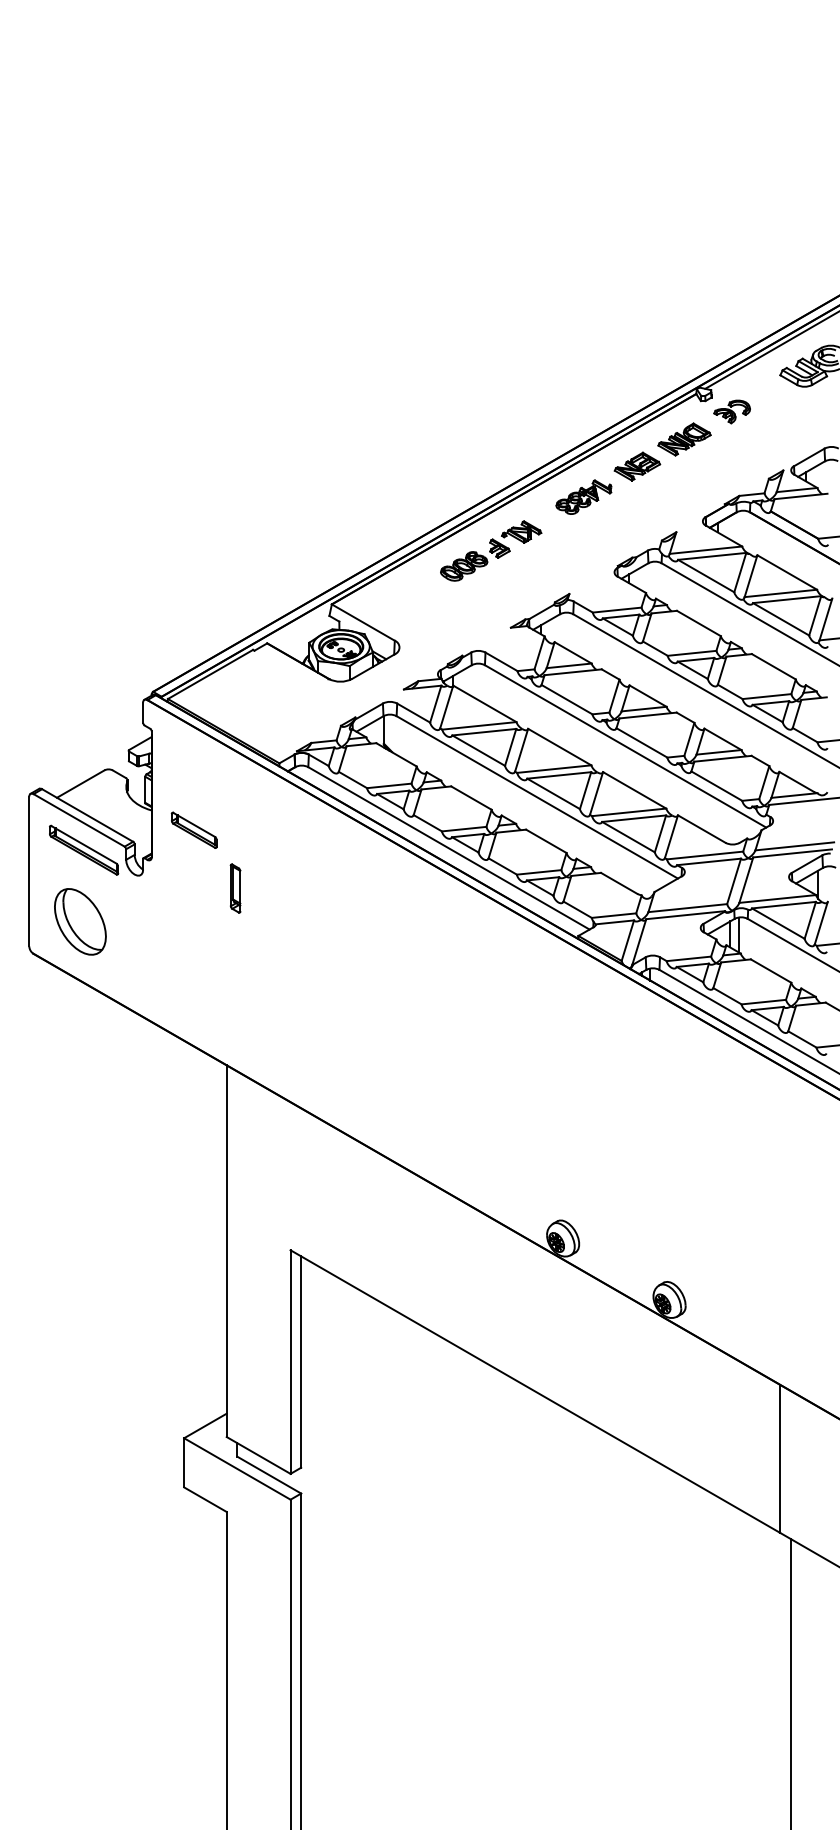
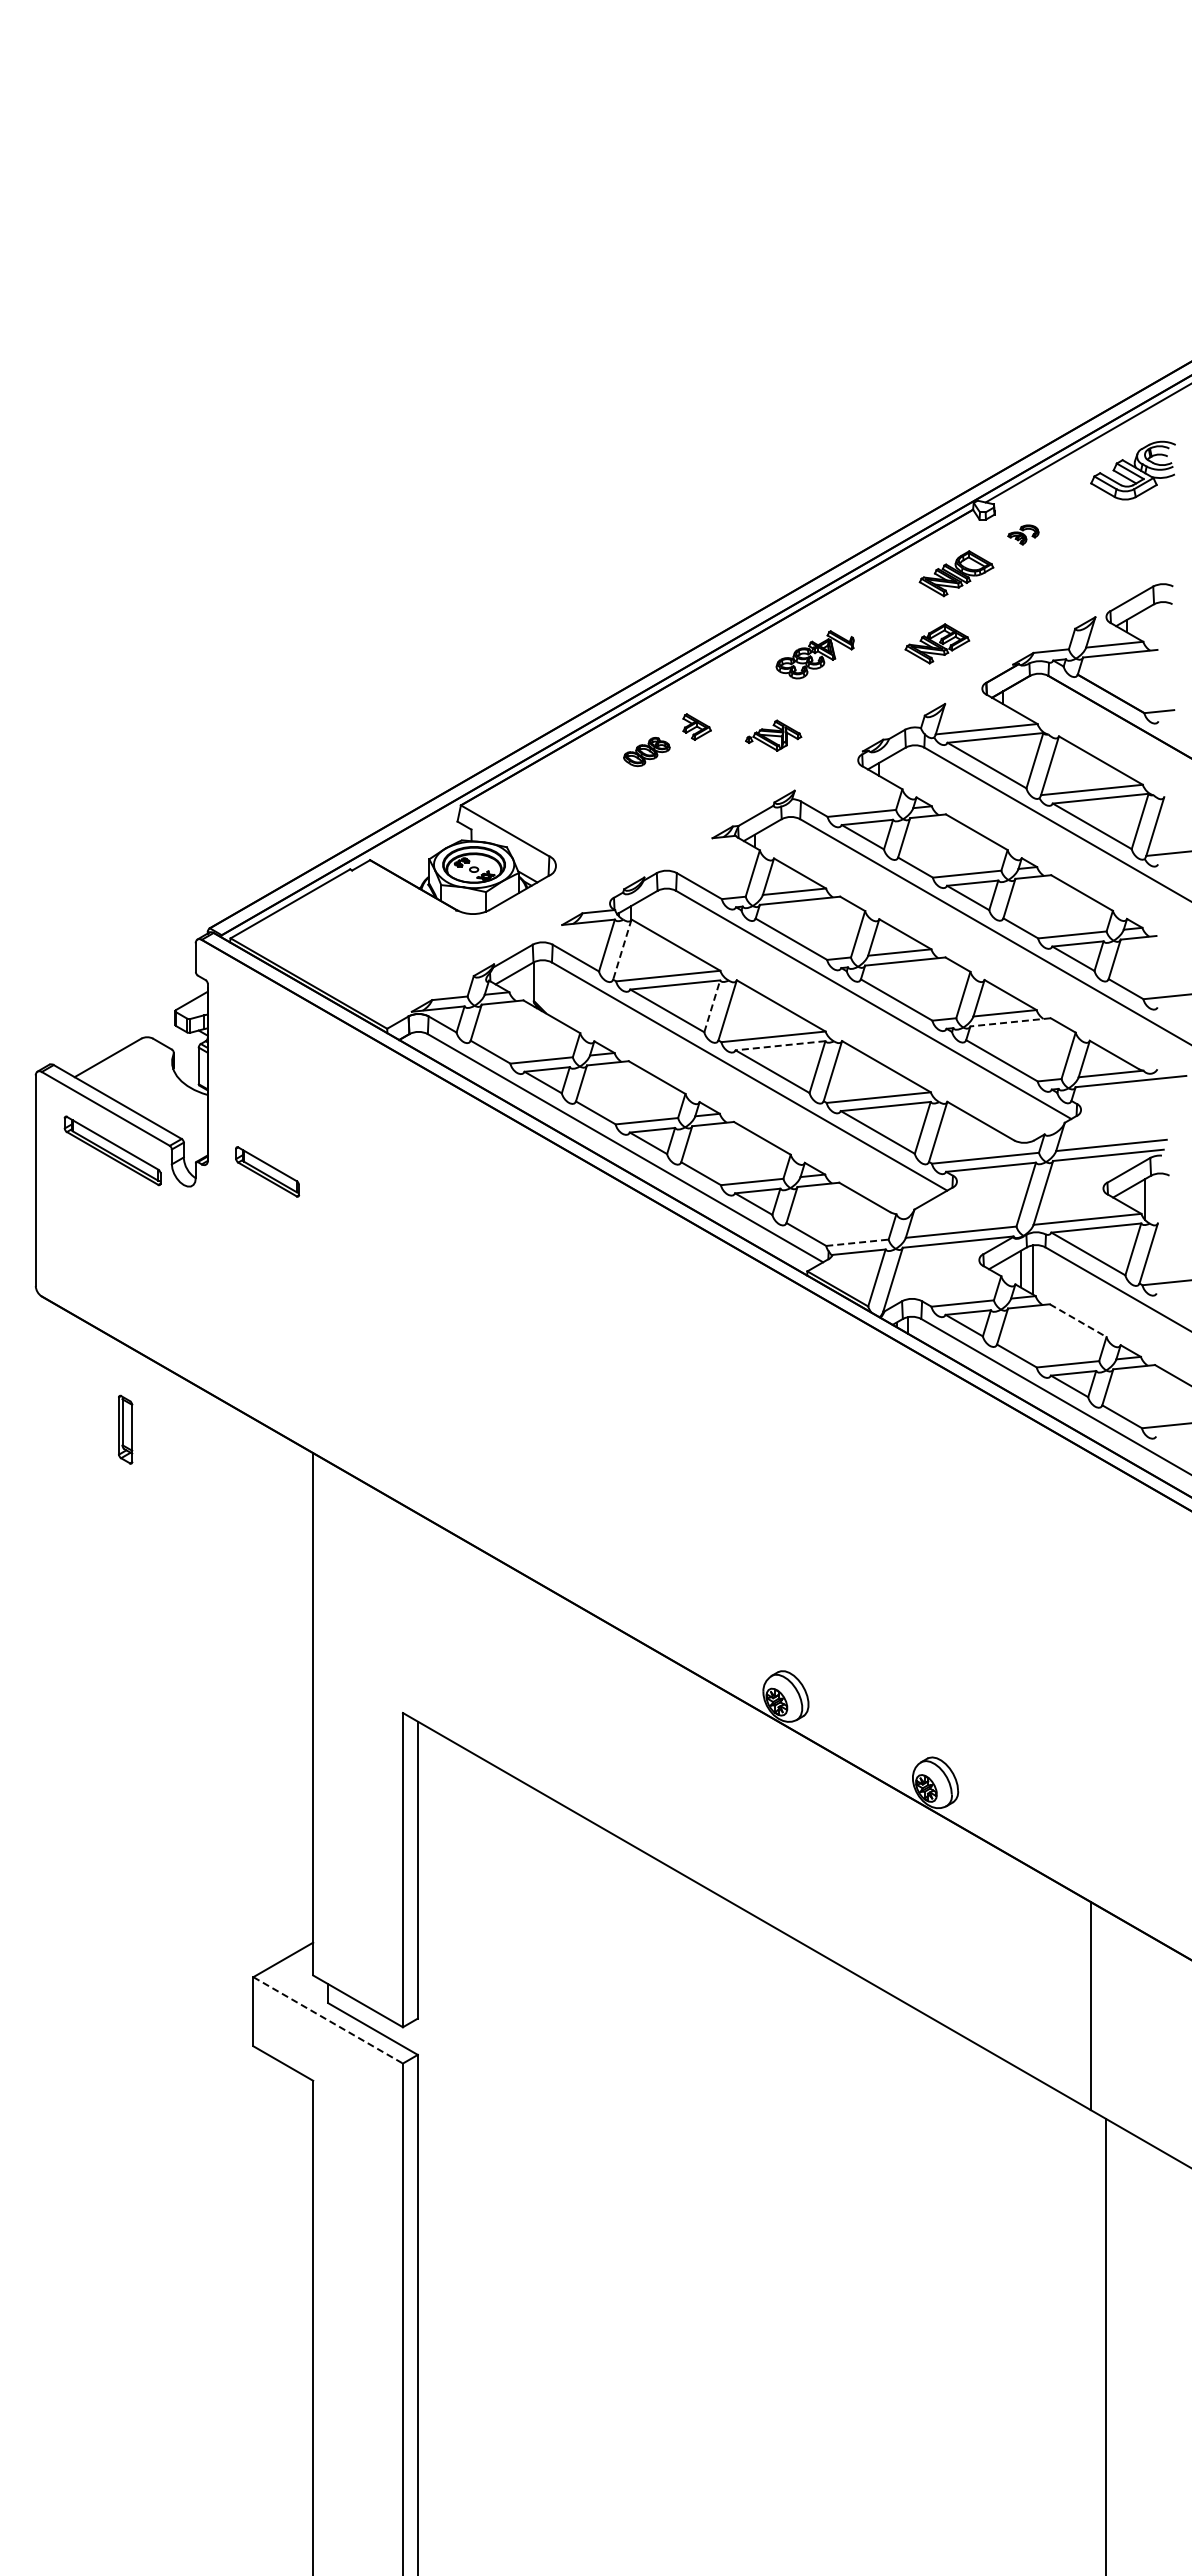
part: (732, 411) -> (1023, 534), size x0.6
part: (637, 466) -> (937, 643), moved
part: (521, 531) -> (773, 735), moved
part: (463, 566) -> (646, 751), size x0.7
line: (446, 707) -> (622, 950), solid -> dashed
line: (510, 746) -> (712, 1005), solid -> dashed
line: (722, 758) -> (1010, 1022), solid -> dashed
line: (559, 775) -> (780, 1045), solid -> dashed
part: (194, 830) -> (267, 1171), moved
part: (235, 888) -> (125, 1429), moved
line: (614, 915) -> (857, 1242), solid -> dashed
part: (80, 921) -> (107, 1251), removed
line: (771, 970) -> (1078, 1320), solid -> dashed
line: (237, 1469) -> (328, 2020), solid -> dashed

